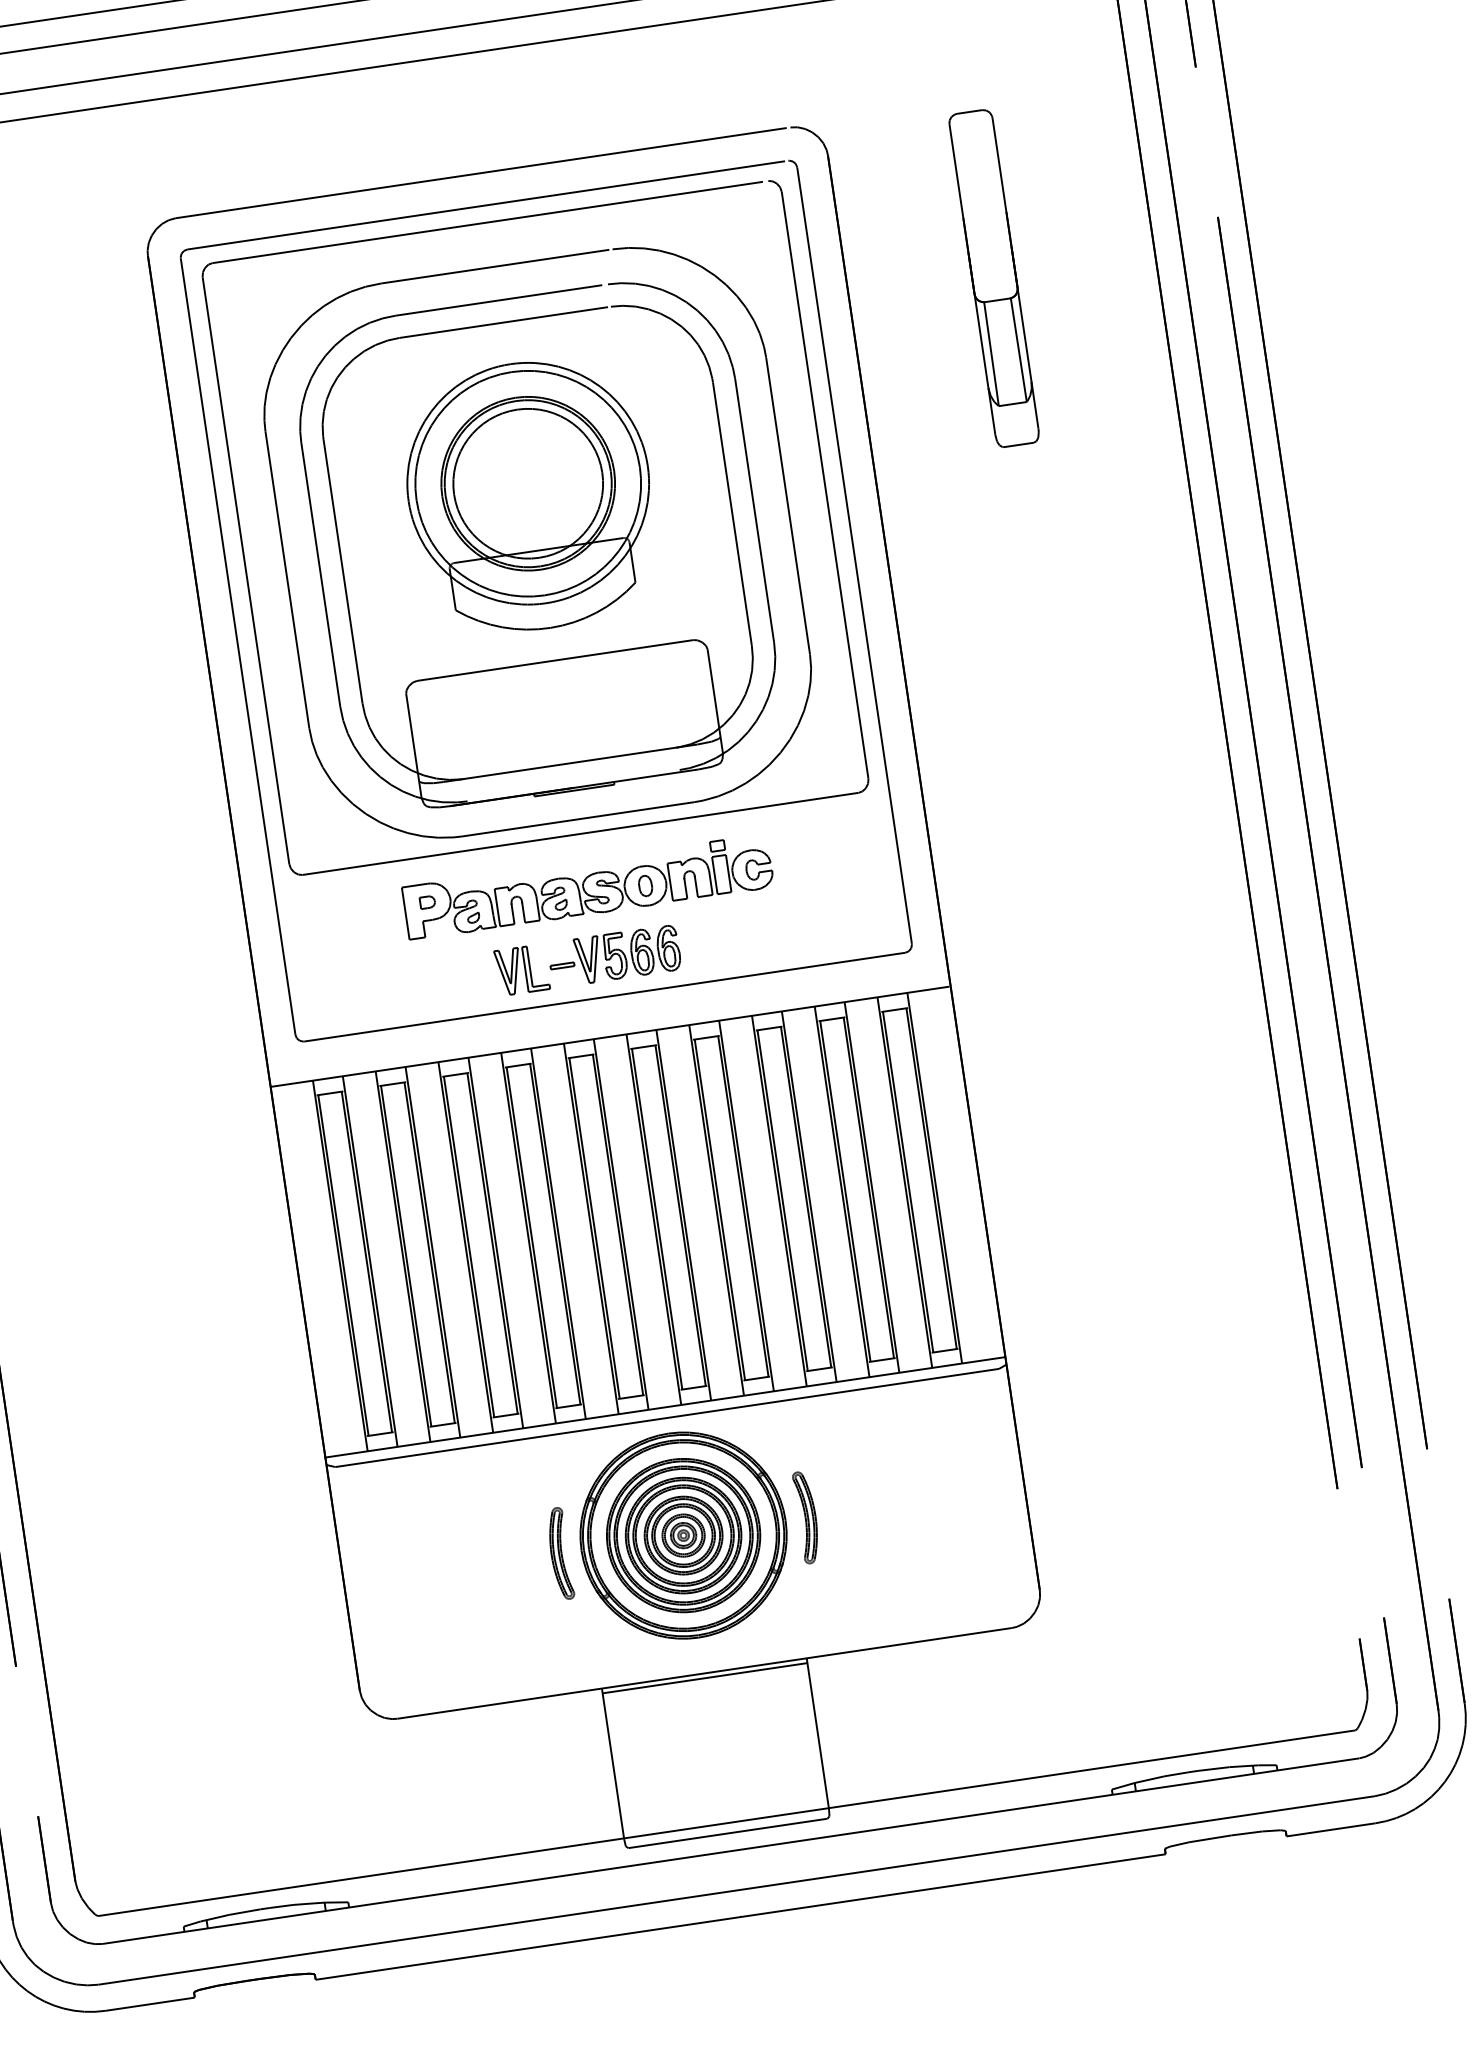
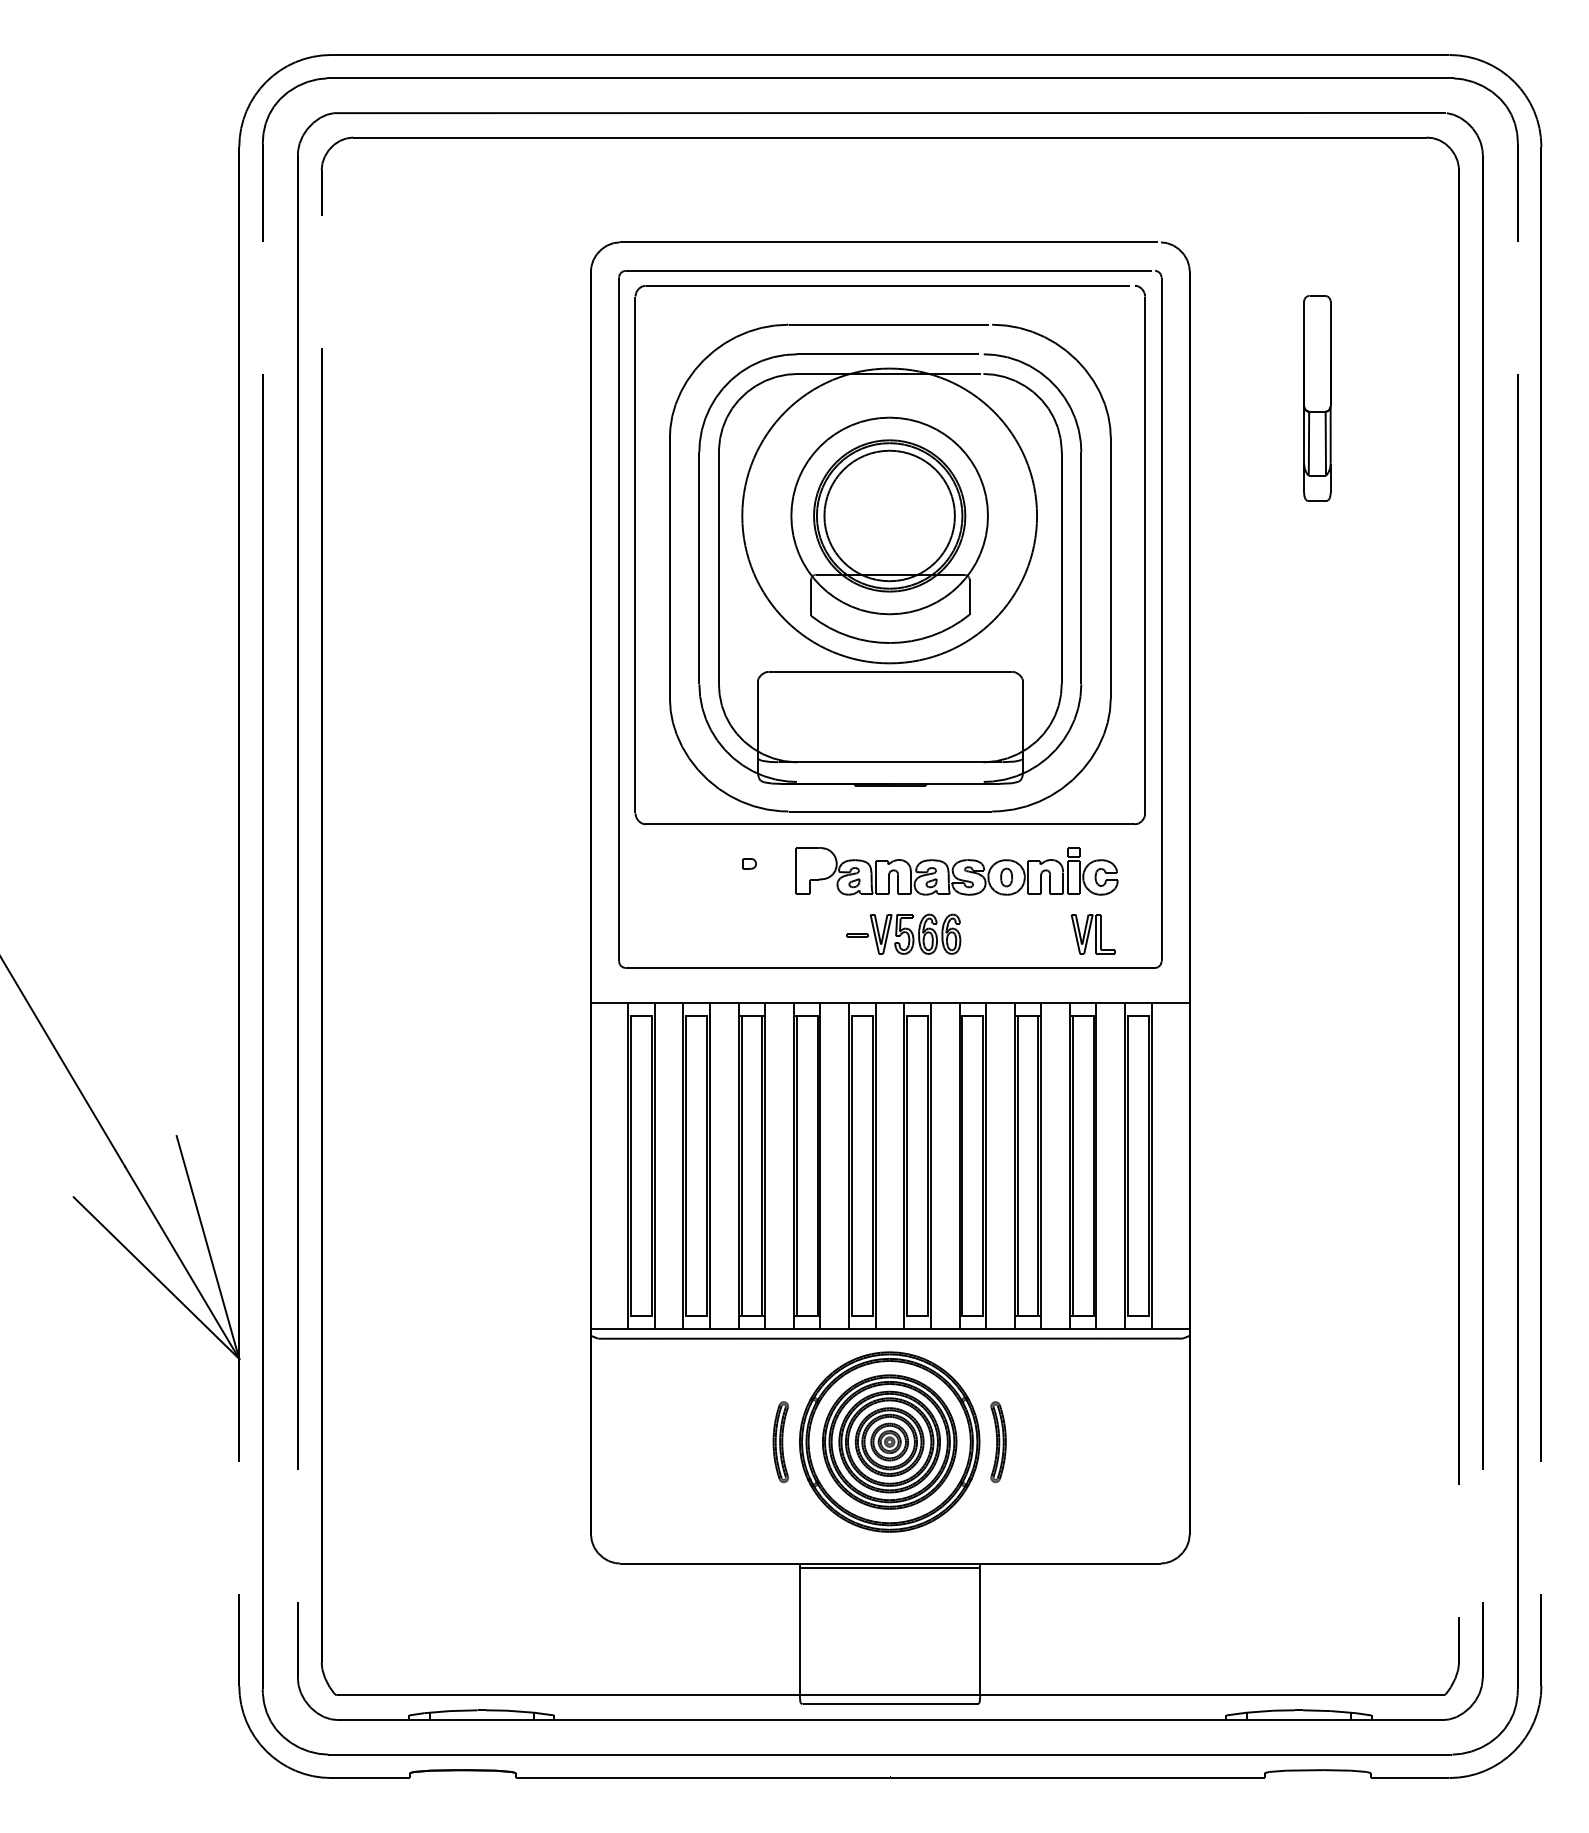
part: (994, 278) -> (1317, 398), size x0.7
circle: (527, 483) -> (889, 515), size x1.4
part: (587, 887) -> (956, 871), moved
part: (520, 970) -> (1092, 934), moved

